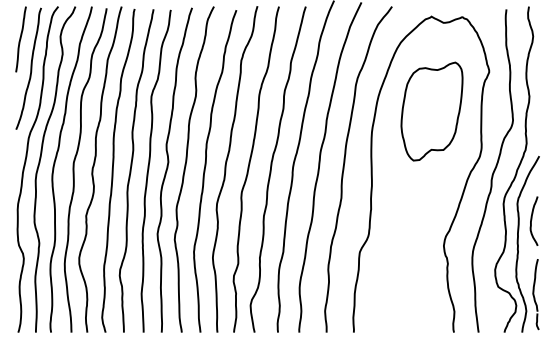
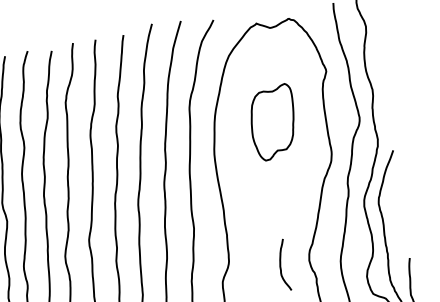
part: (431, 111) -> (272, 122), size x0.7
curve: (532, 219) -> (281, 263), moved

